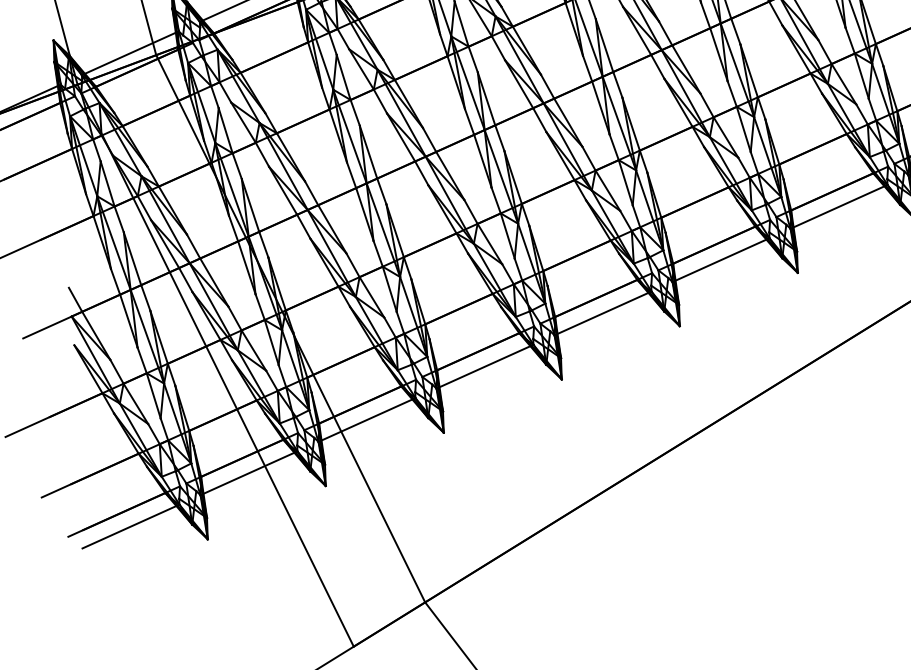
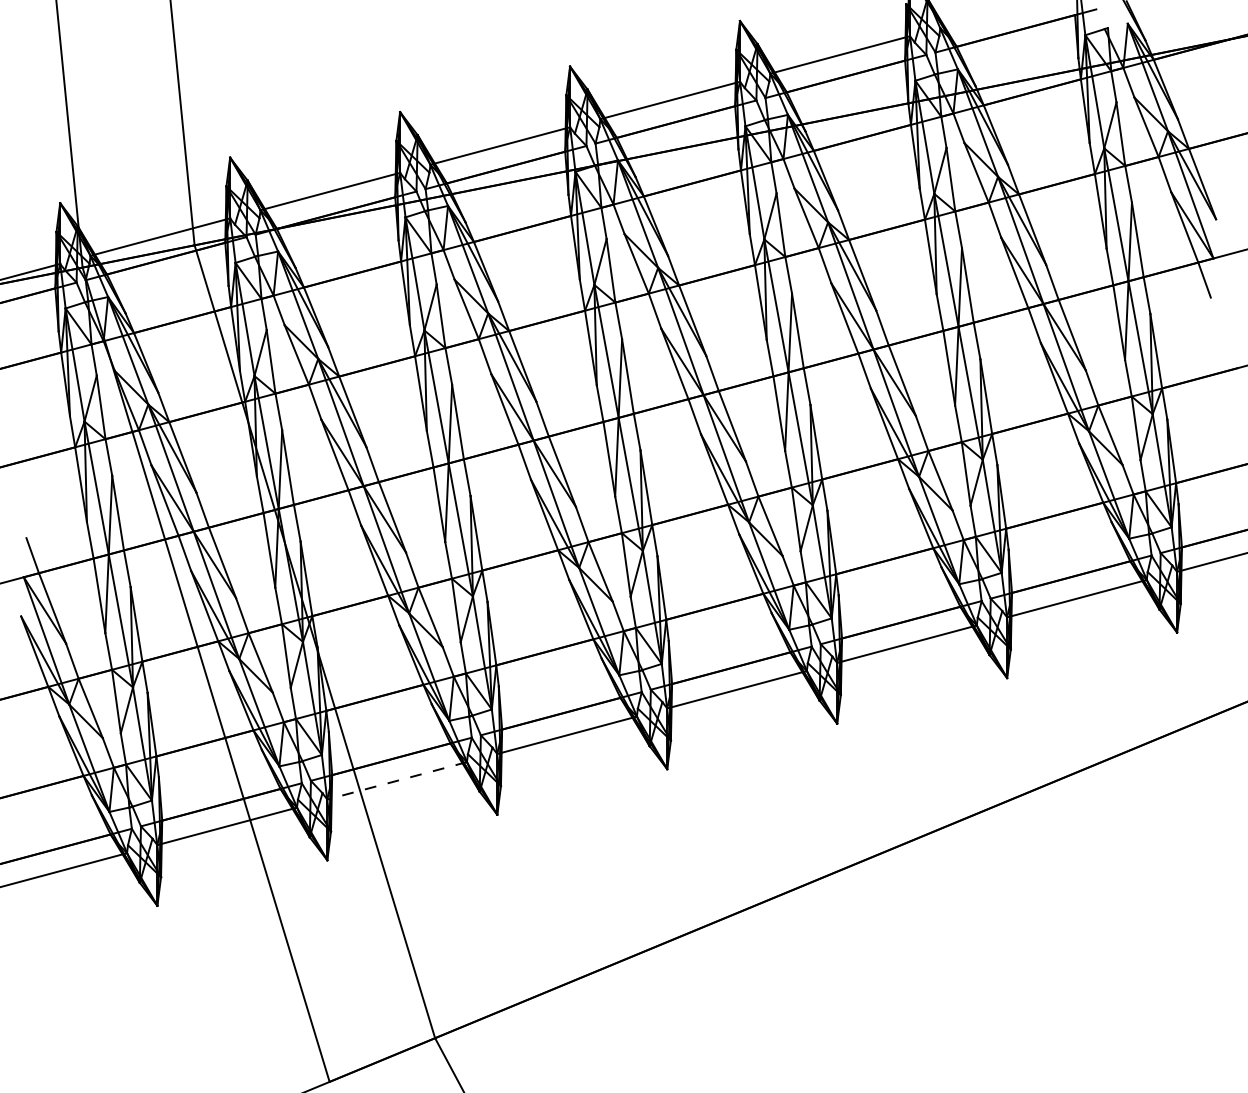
line: (366, 419) -> (396, 780), solid -> dashed

